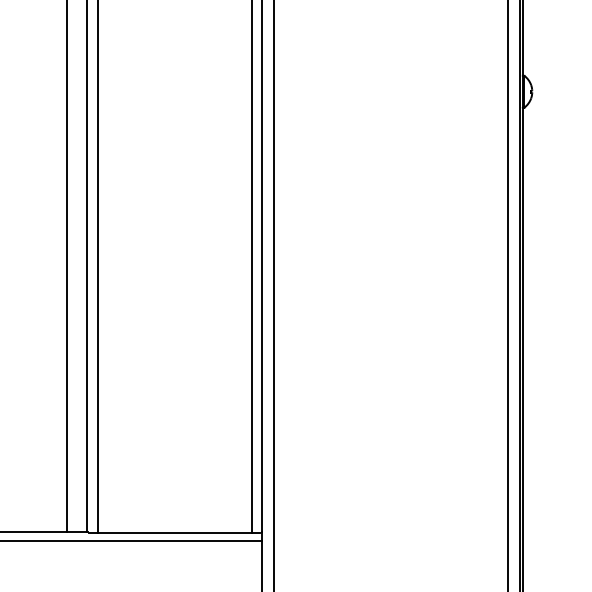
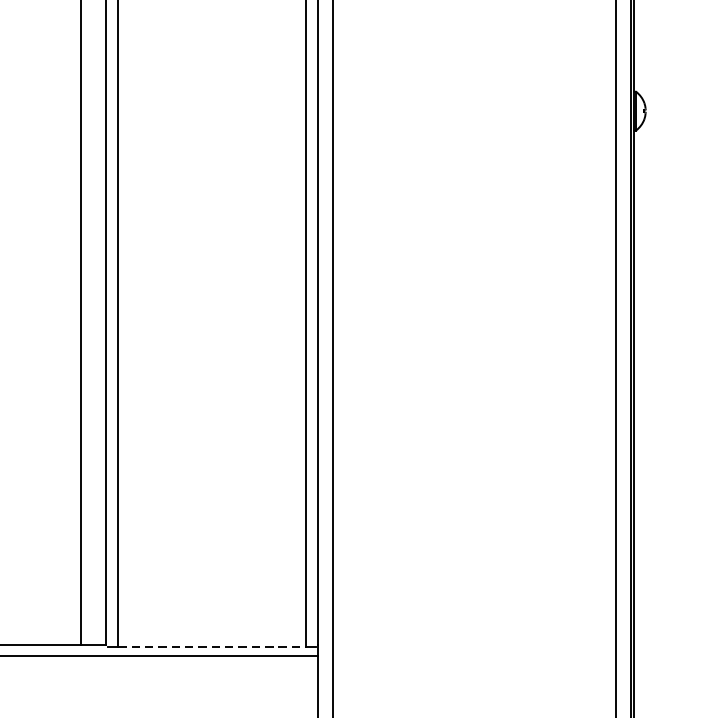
line: (175, 533) -> (212, 647), solid -> dashed

